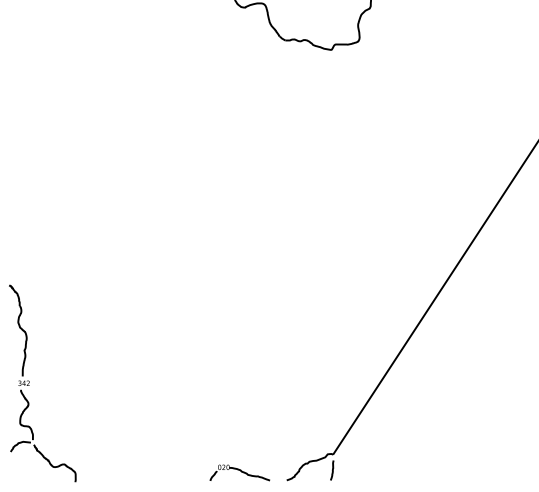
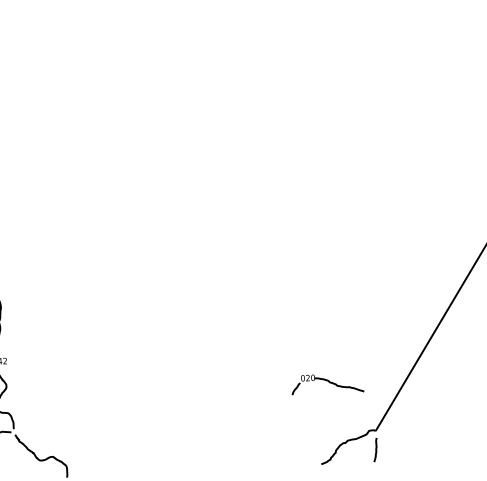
part: (239, 472) -> (327, 383), moved

